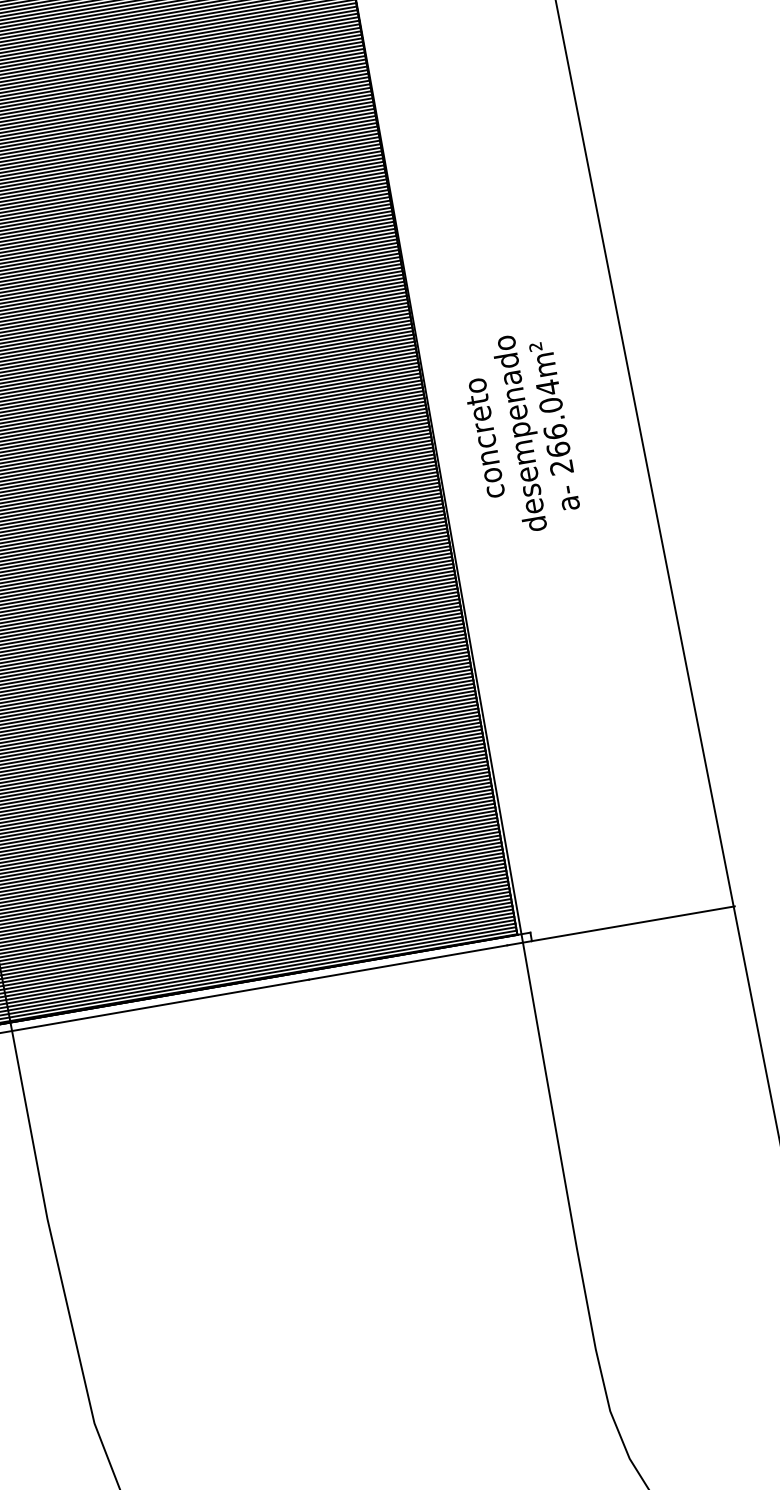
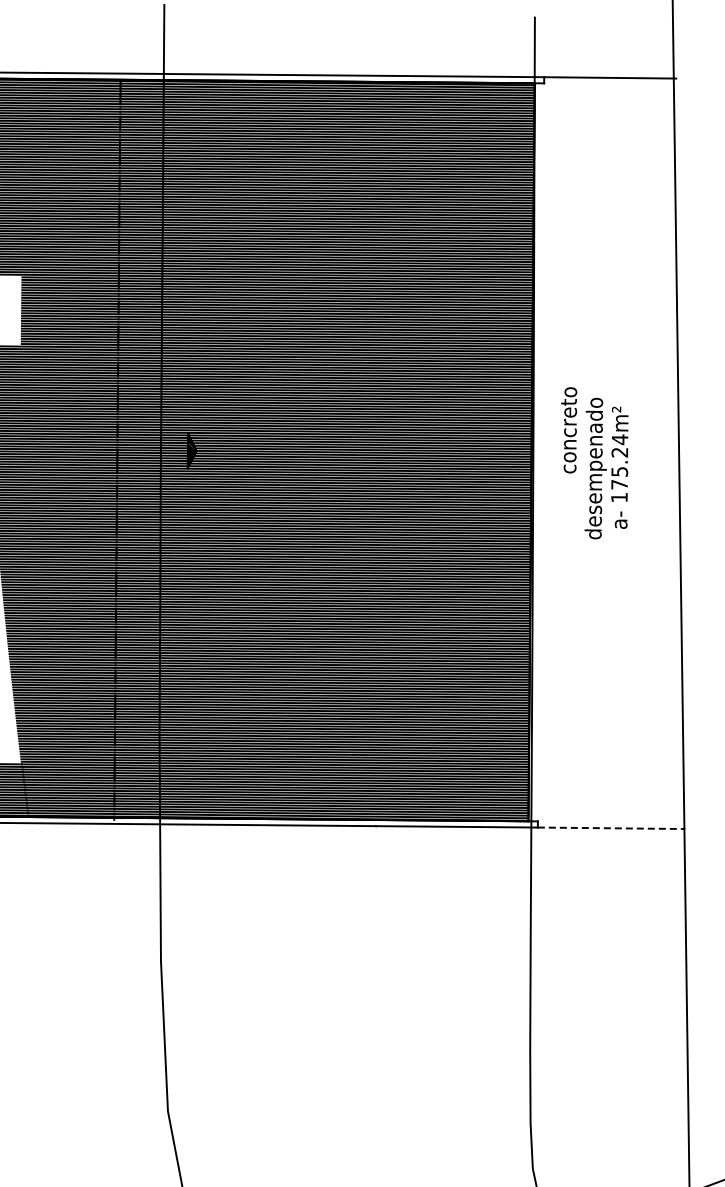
text: (555, 435) -> (619, 474), 266.04m² -> 175.24m²
text: (485, 438) -> (569, 430), moved
line: (633, 924) -> (611, 828), solid -> dashed

